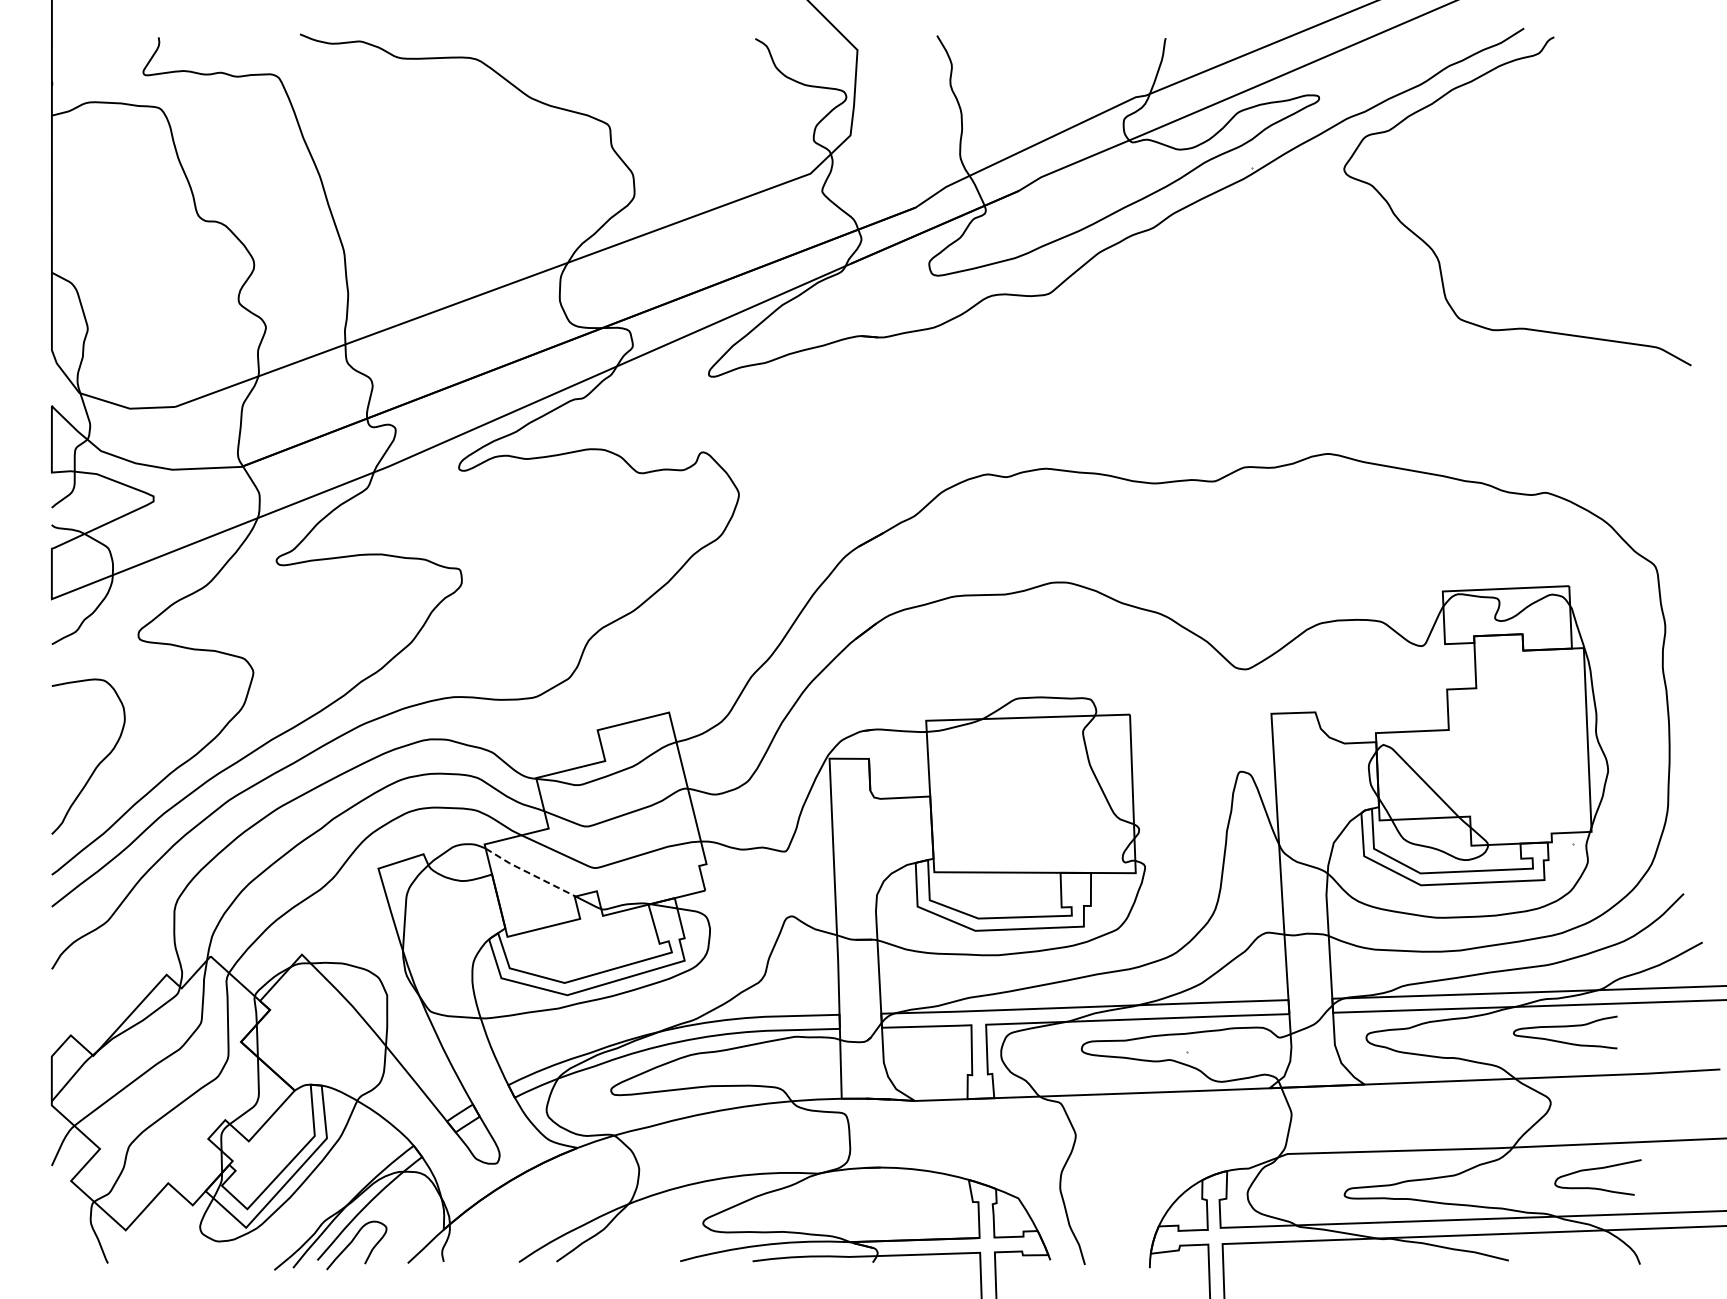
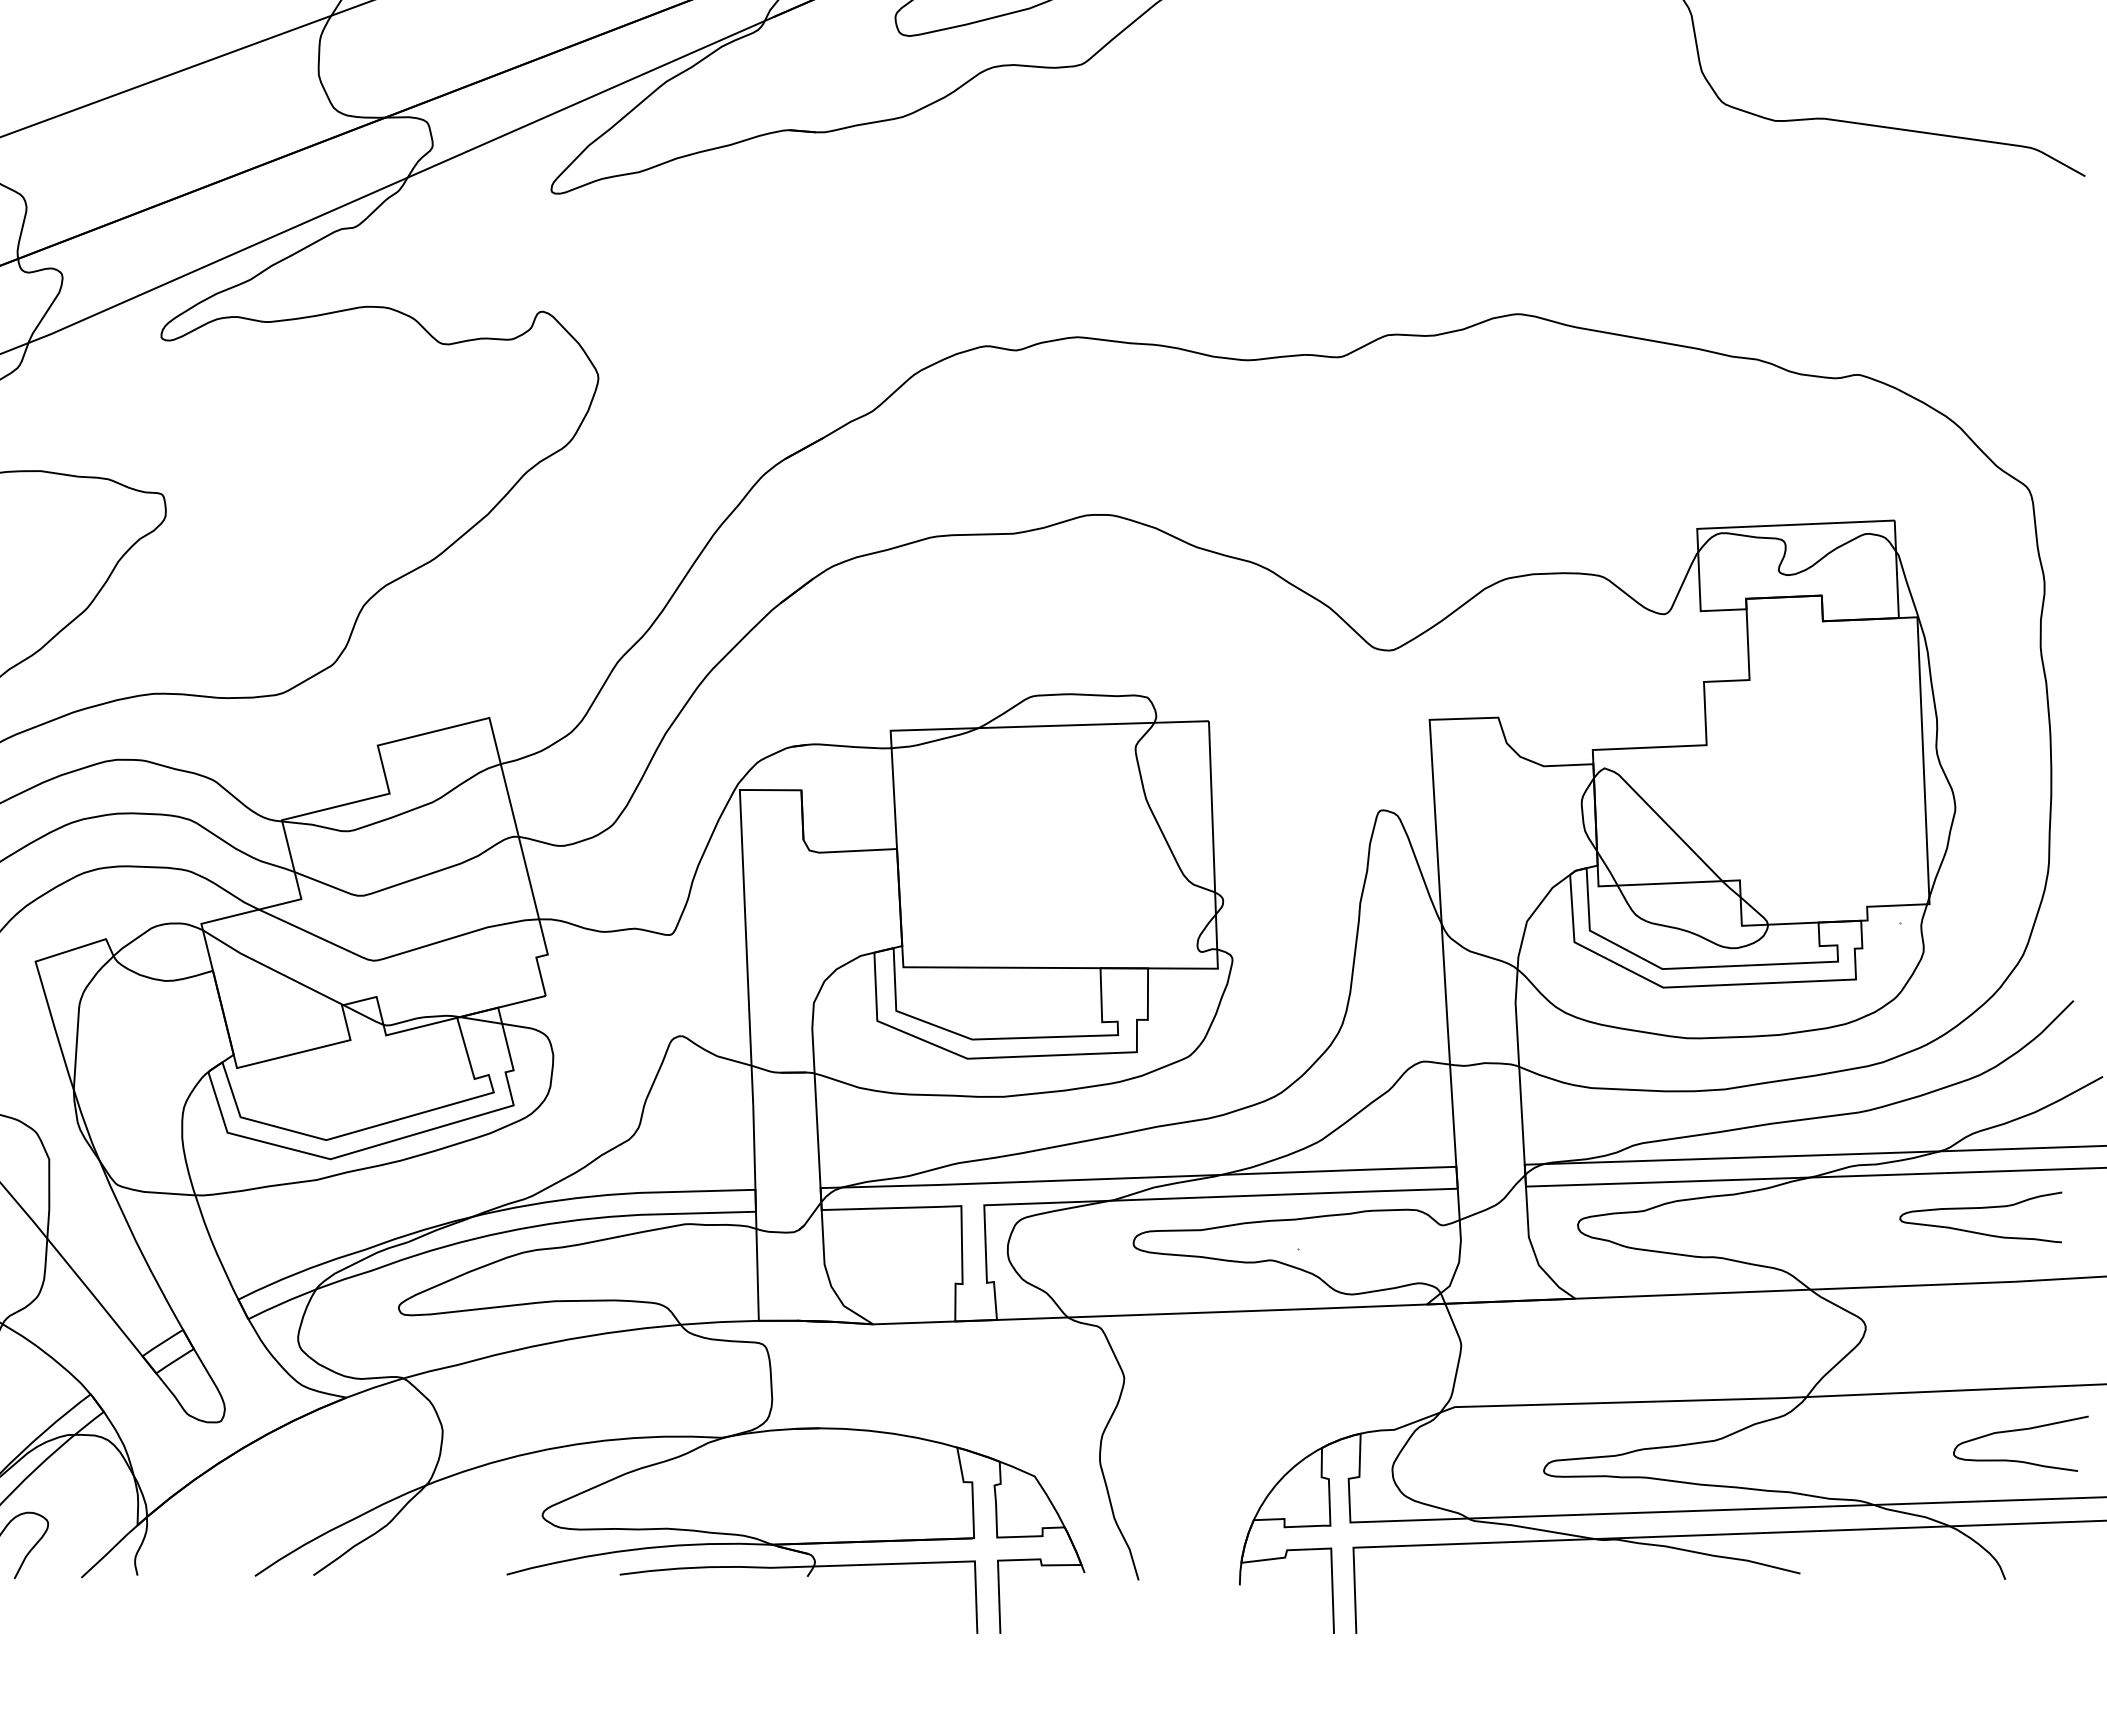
line: (529, 873) -> (271, 969), dashed -> solid
curve: (1565, 1027) -> (1980, 1209), moved
curve: (1597, 1169) -> (2019, 1431), moved

